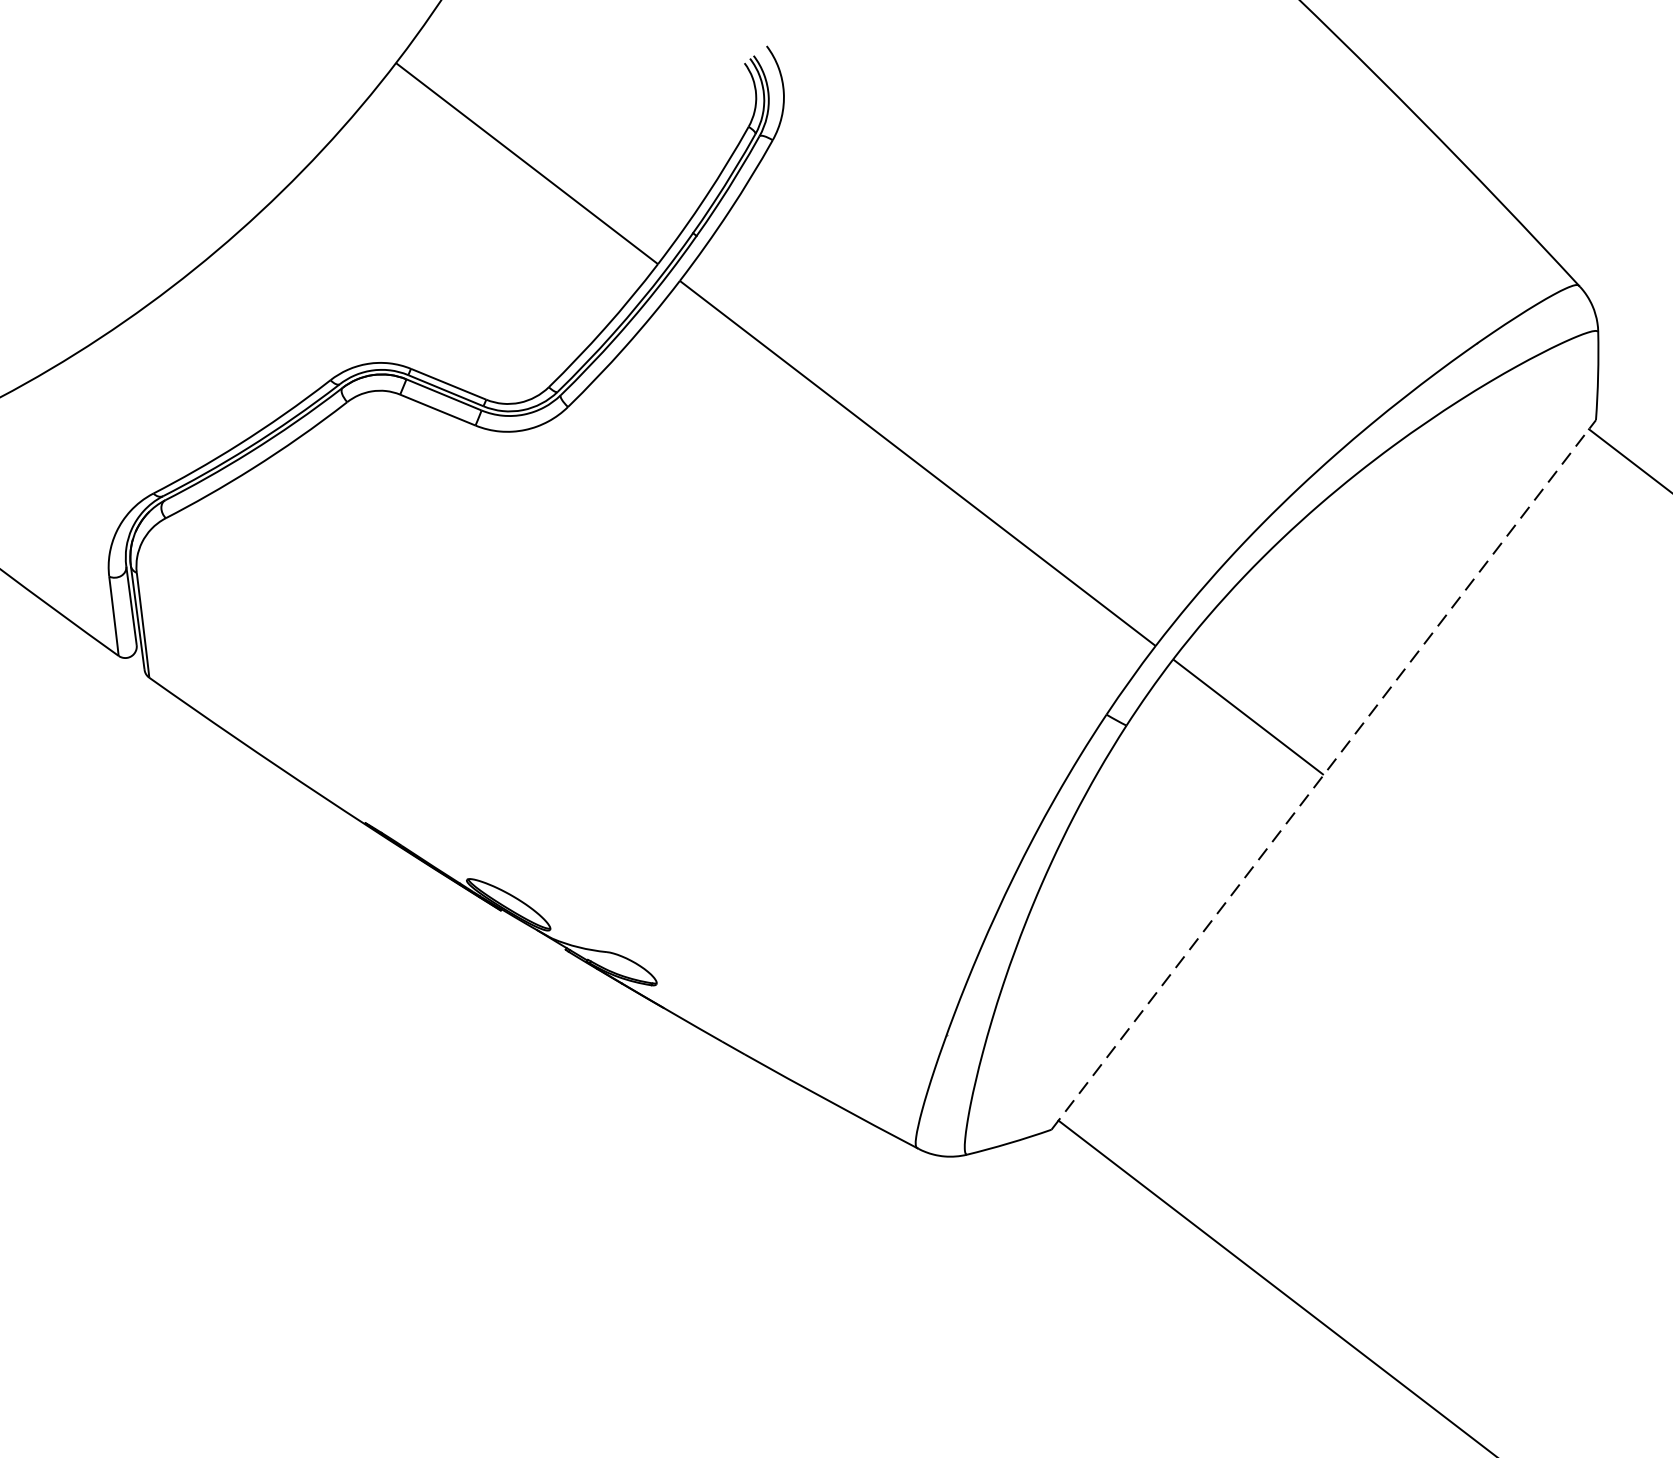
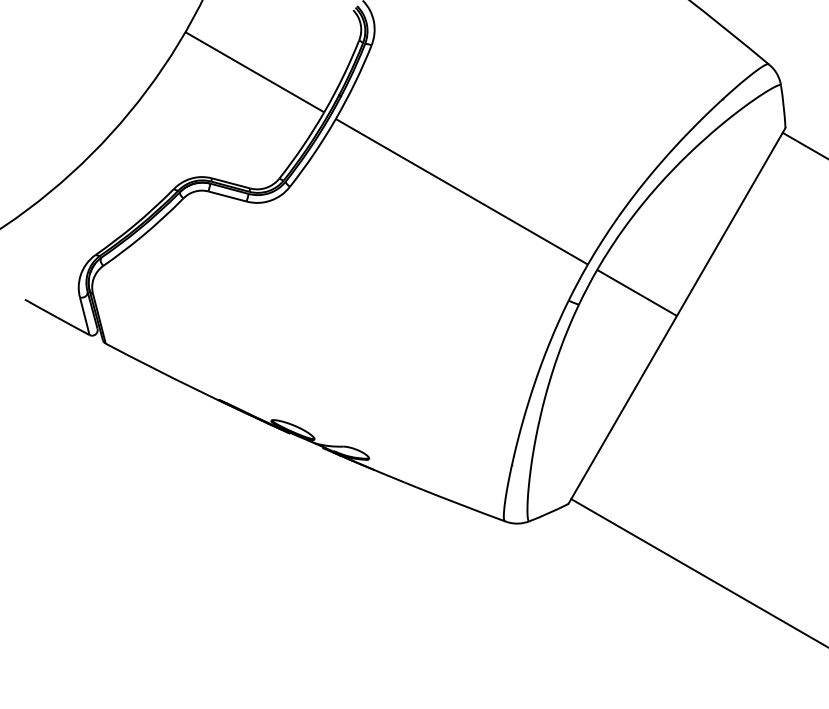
line: (1324, 774) -> (677, 315), dashed -> solid

